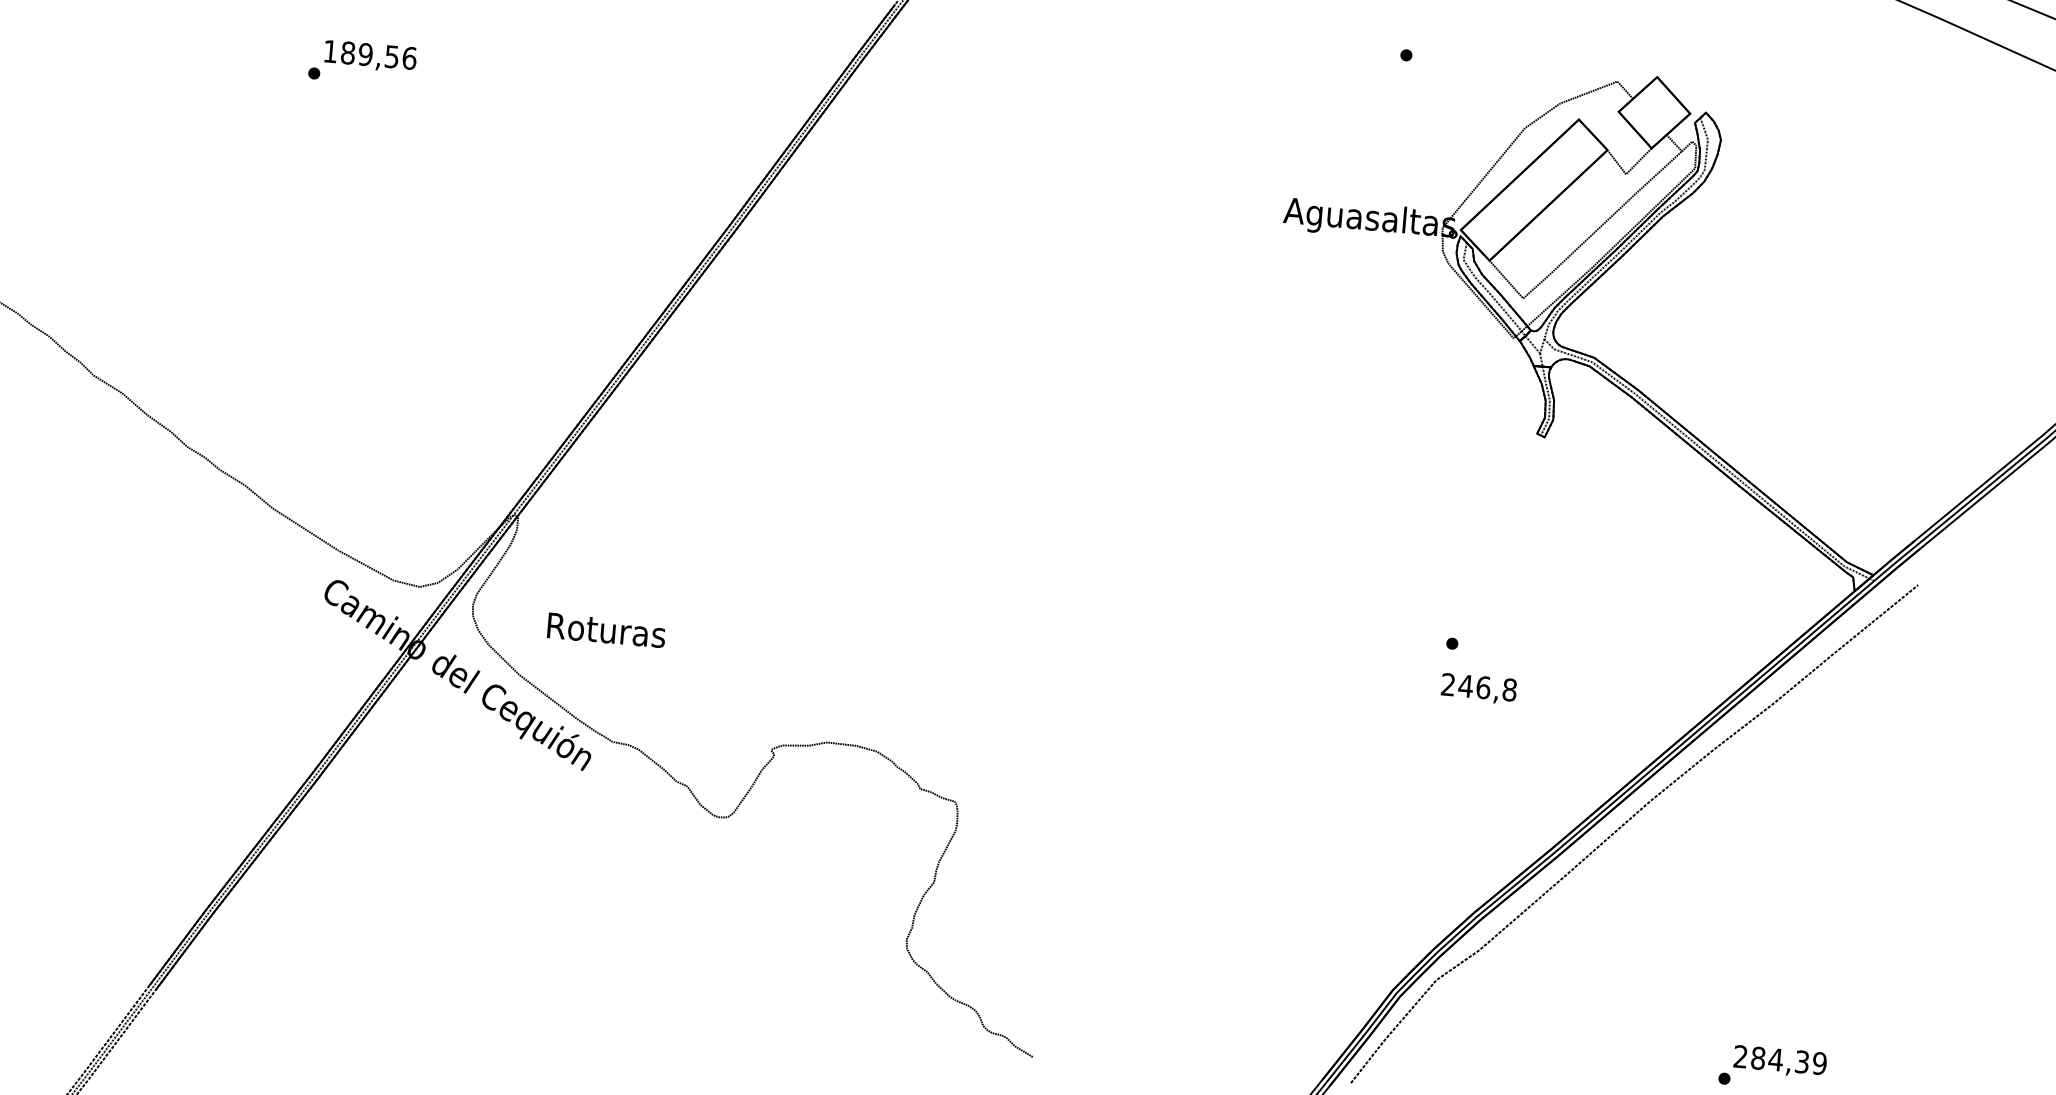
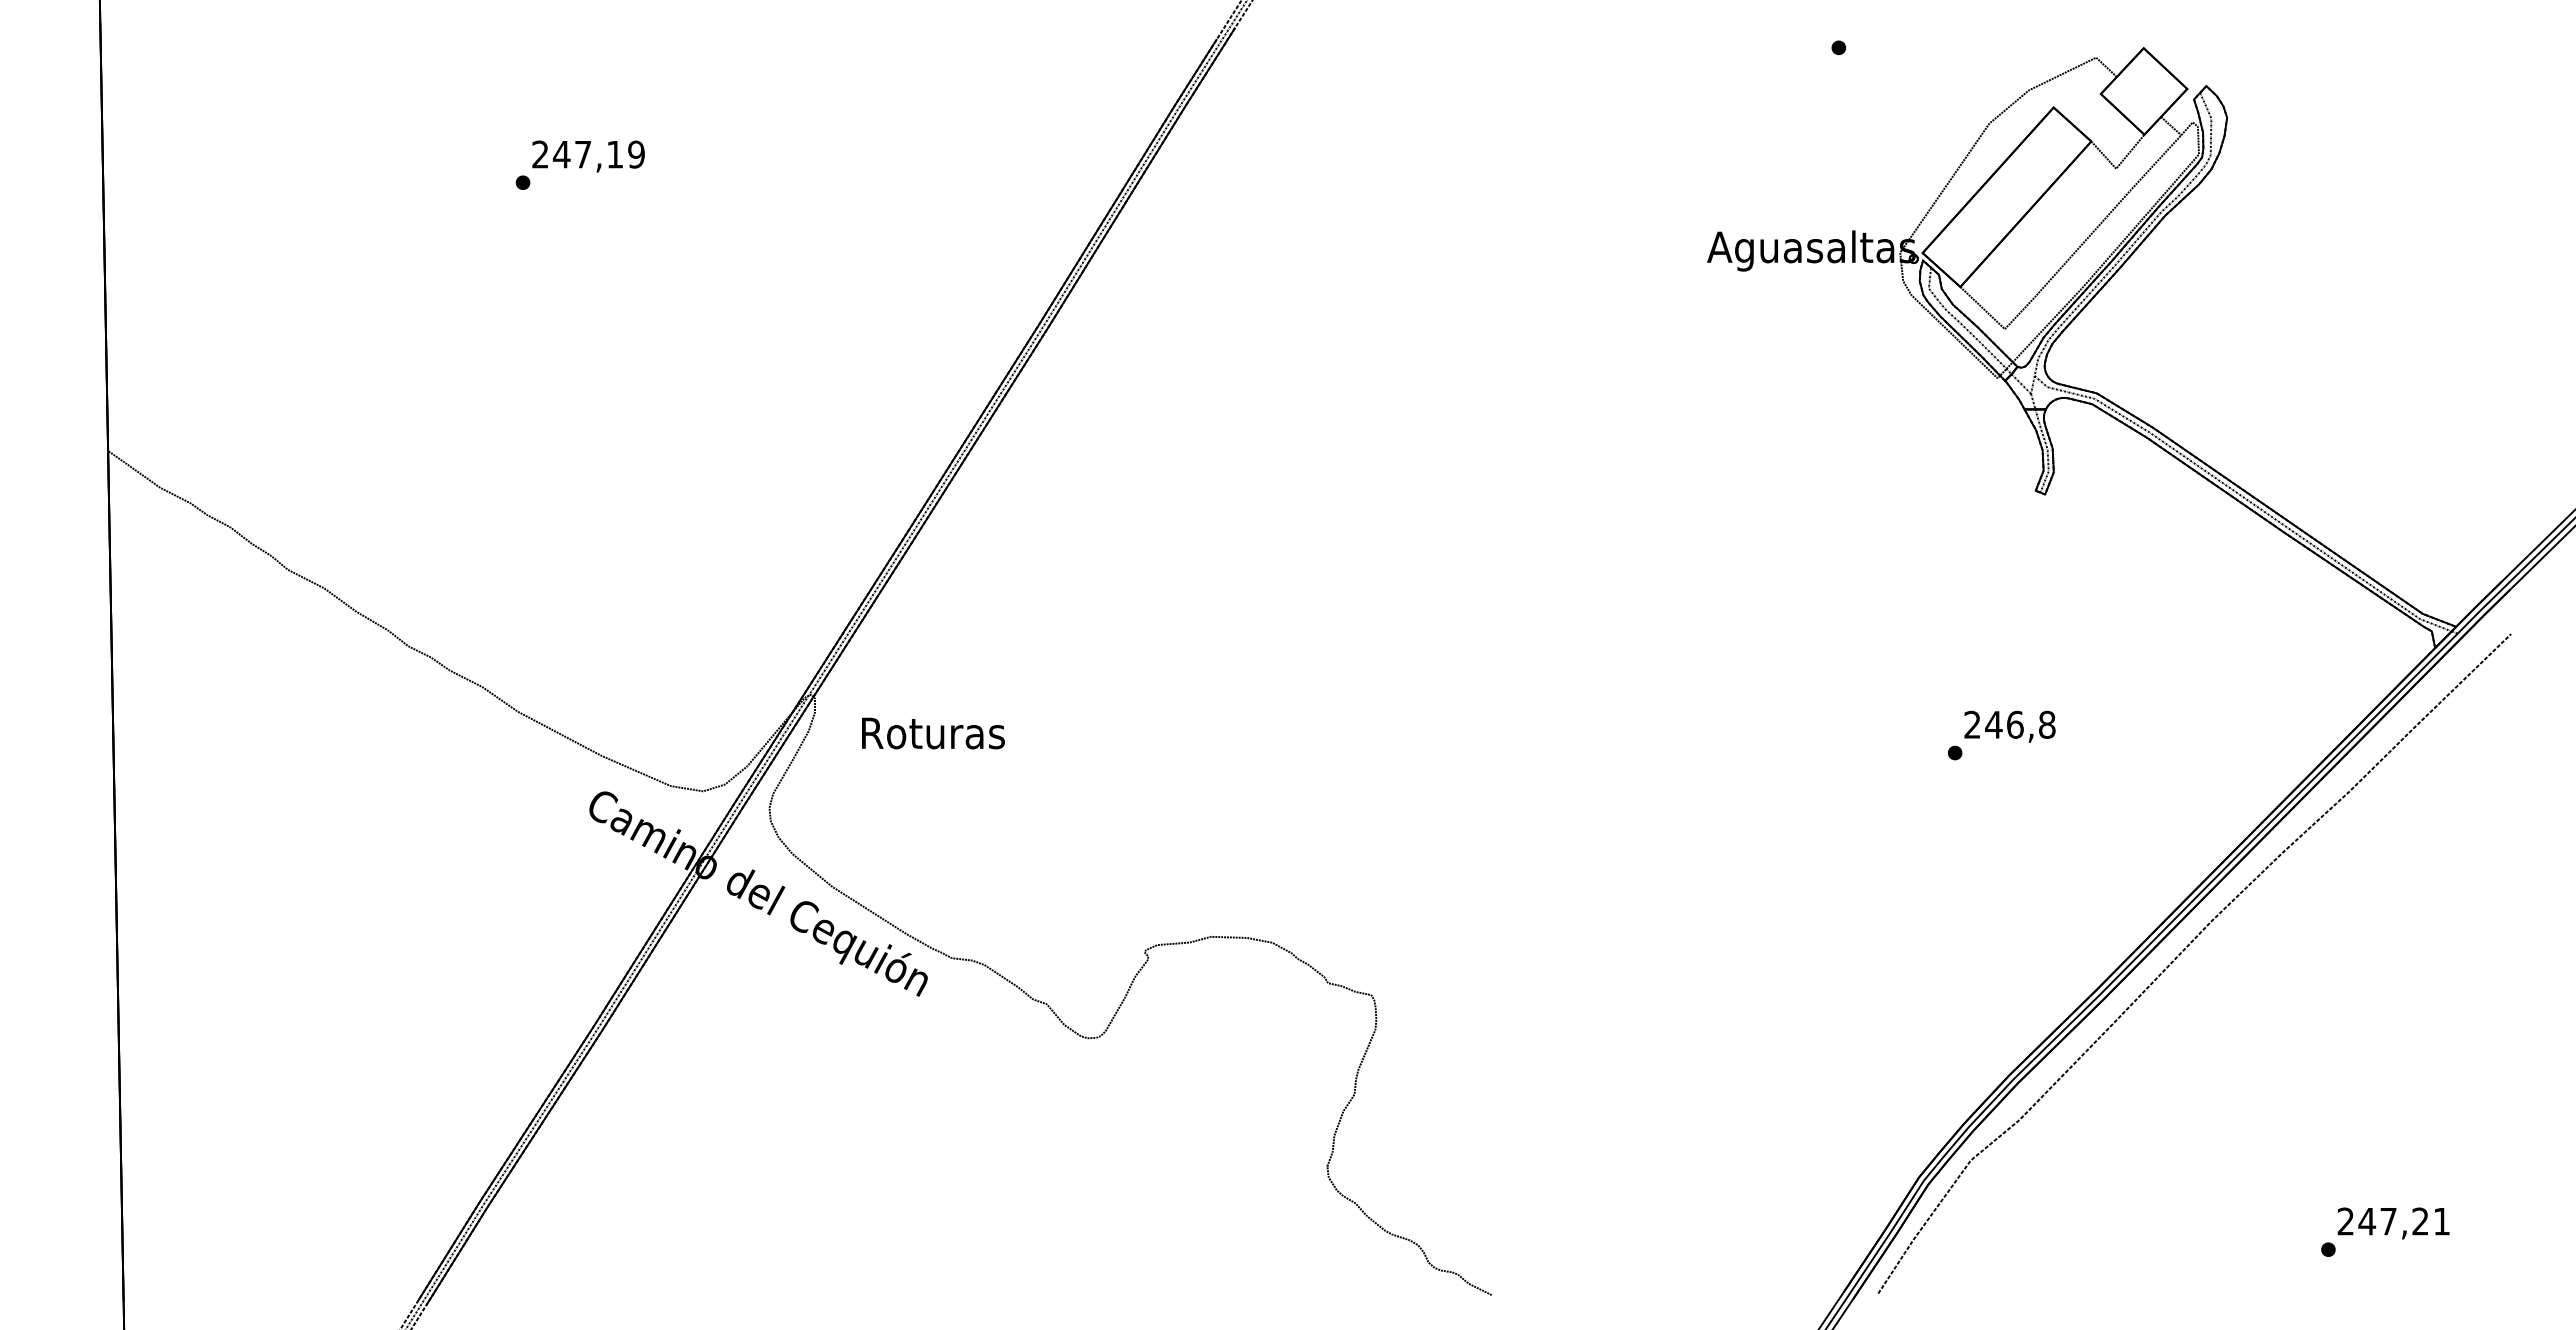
text: (370, 54) -> (588, 154), 189,56 -> 247,19
text: (606, 630) -> (933, 733), moved
text: (1478, 688) -> (2009, 726), moved
text: (1789, 1060) -> (2404, 1221), 284,39 -> 247,21

